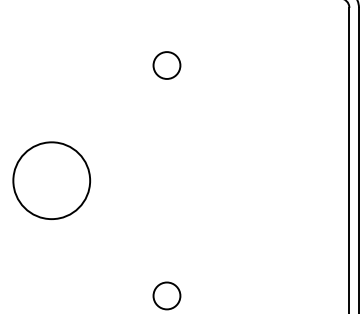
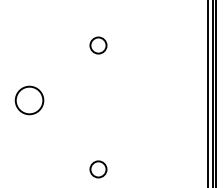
circle: (166, 65) -> (98, 45), moved
circle: (51, 180) -> (29, 100), size x0.6

